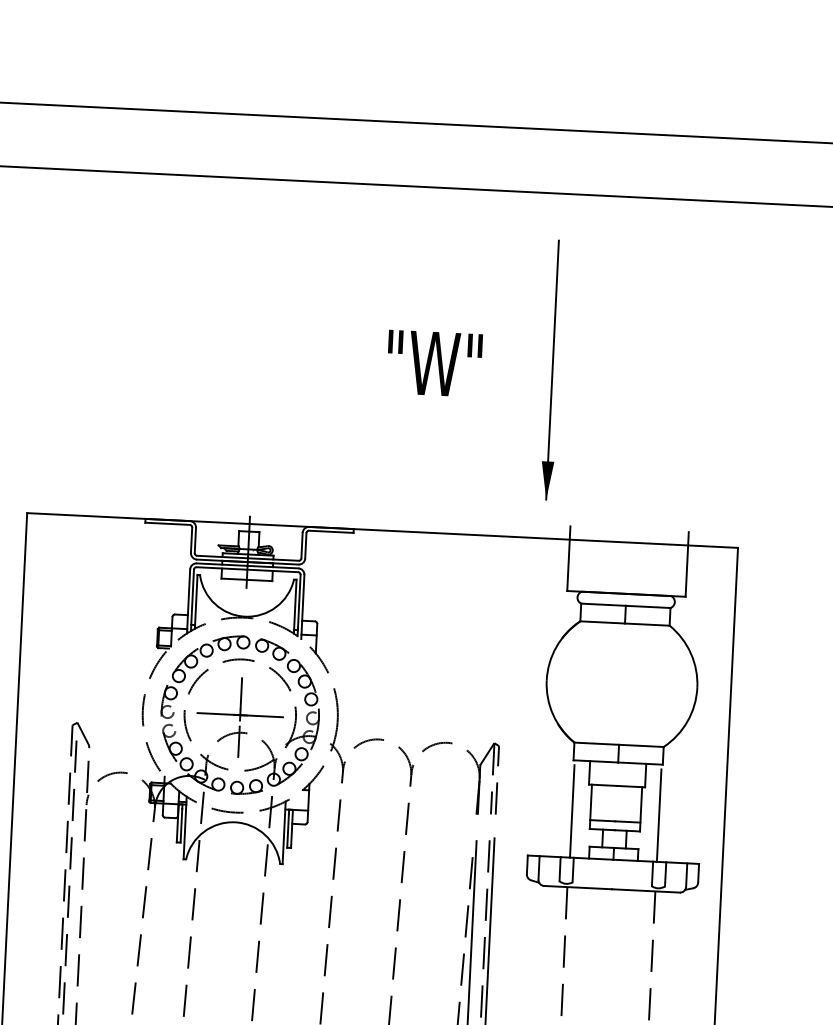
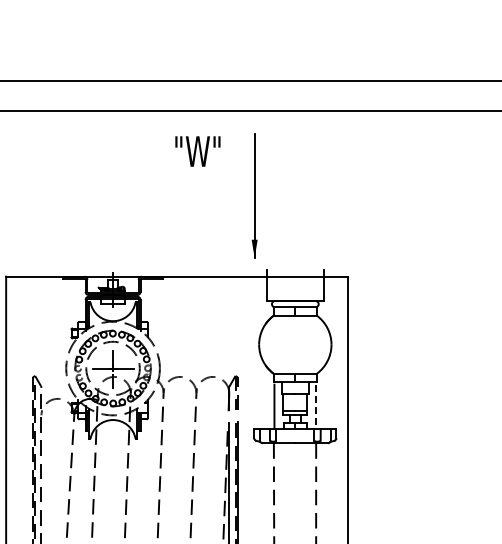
text: (433, 363) -> (197, 151), moved
line: (659, 816) -> (316, 407), solid -> dashed

